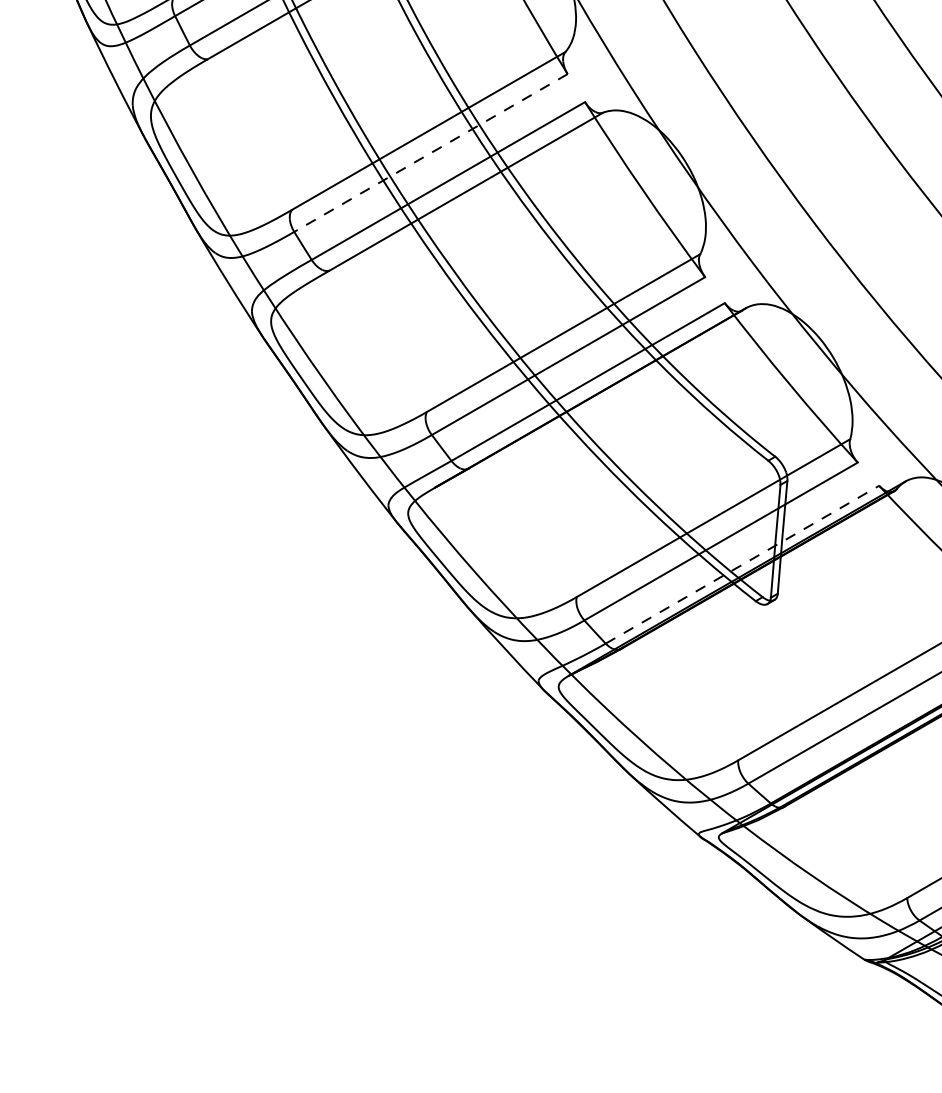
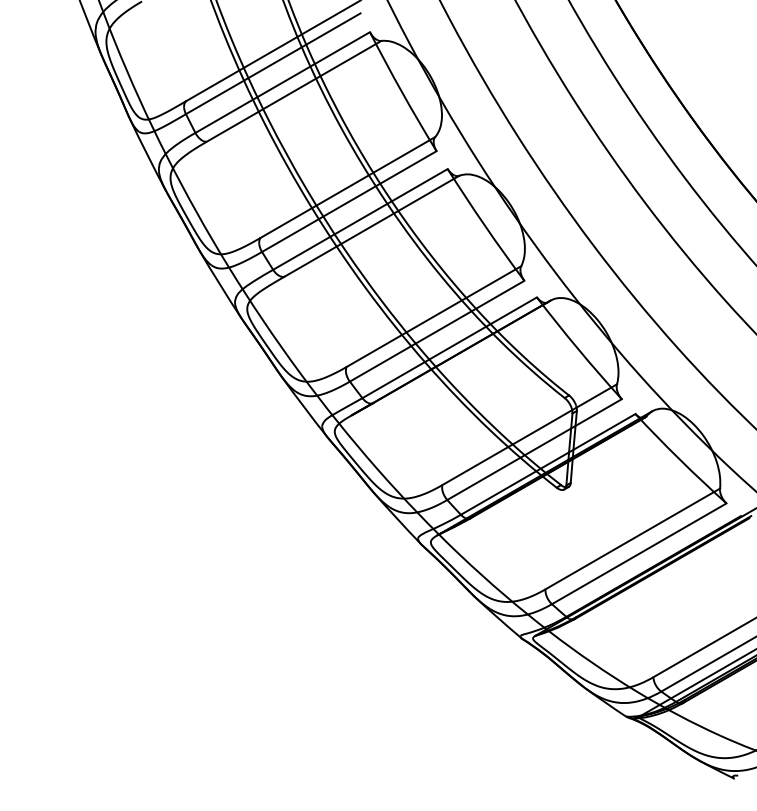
line: (431, 152) -> (349, 201), dashed -> solid
line: (742, 564) -> (548, 464), dashed -> solid

